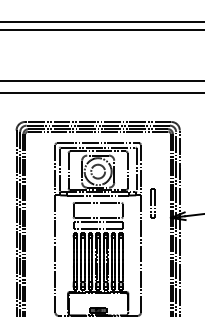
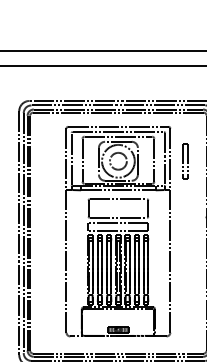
part: (152, 203) -> (184, 161), moved

